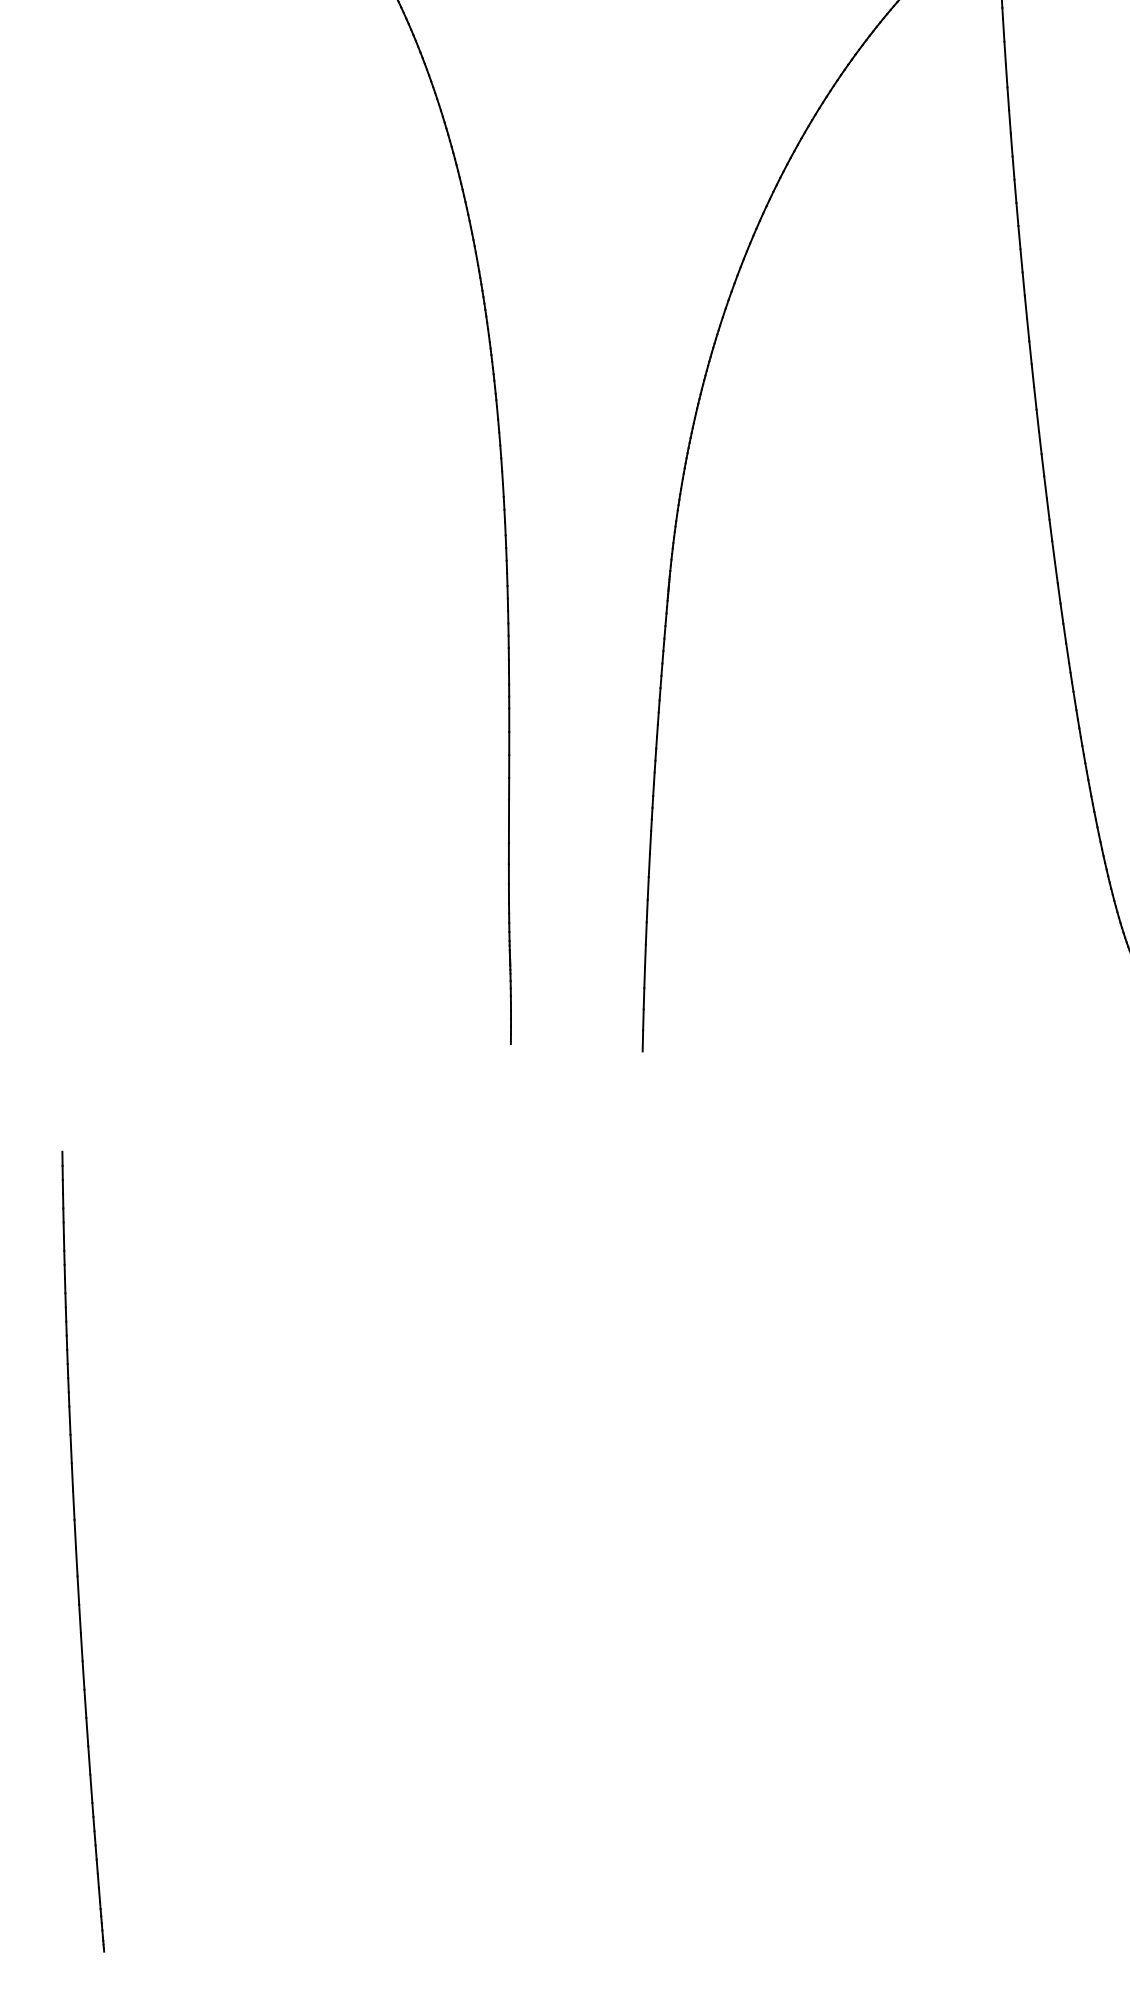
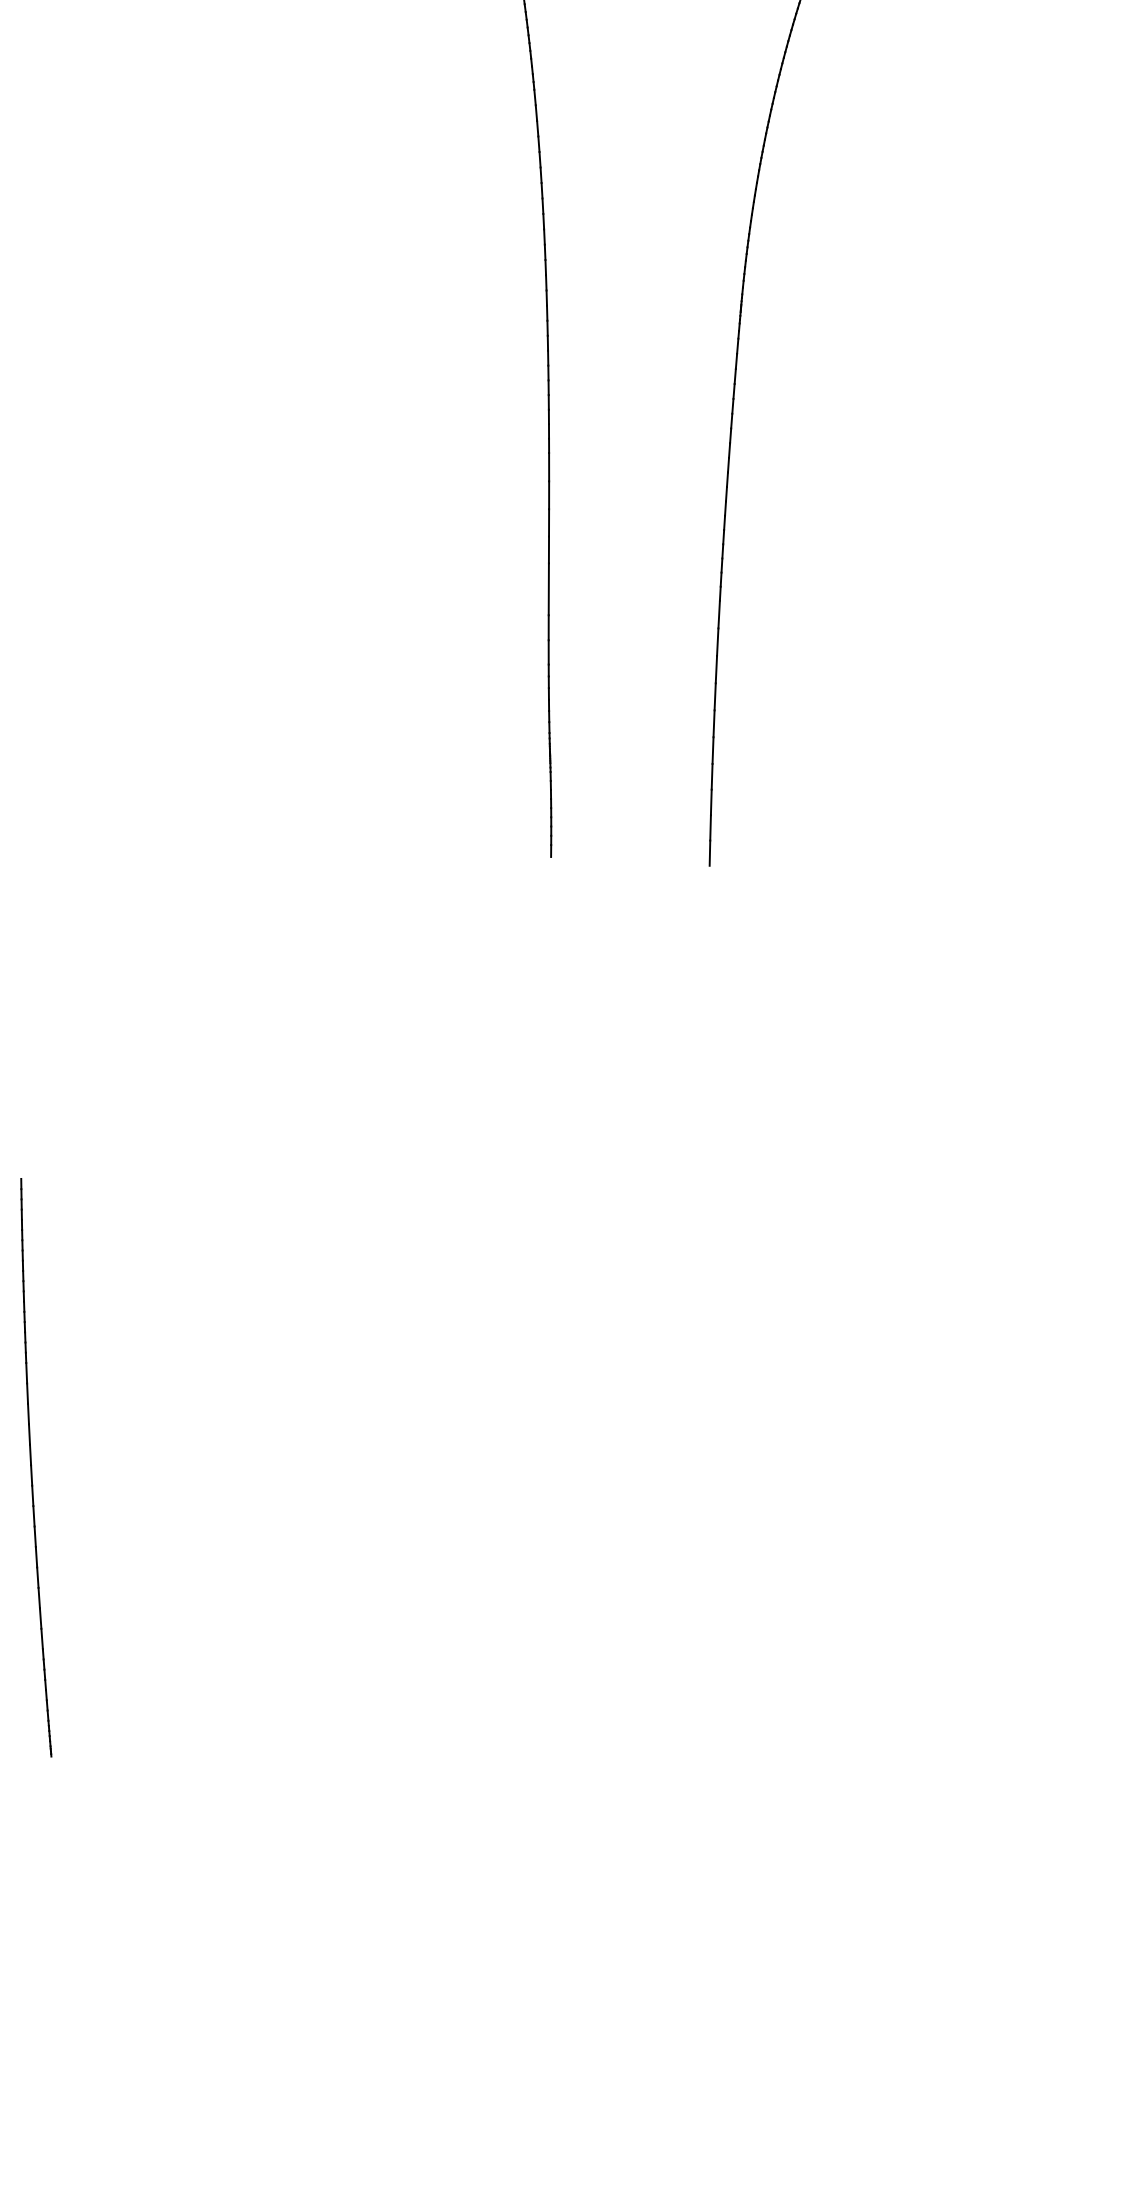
part: (82, 1551) -> (35, 1467), size x0.6

